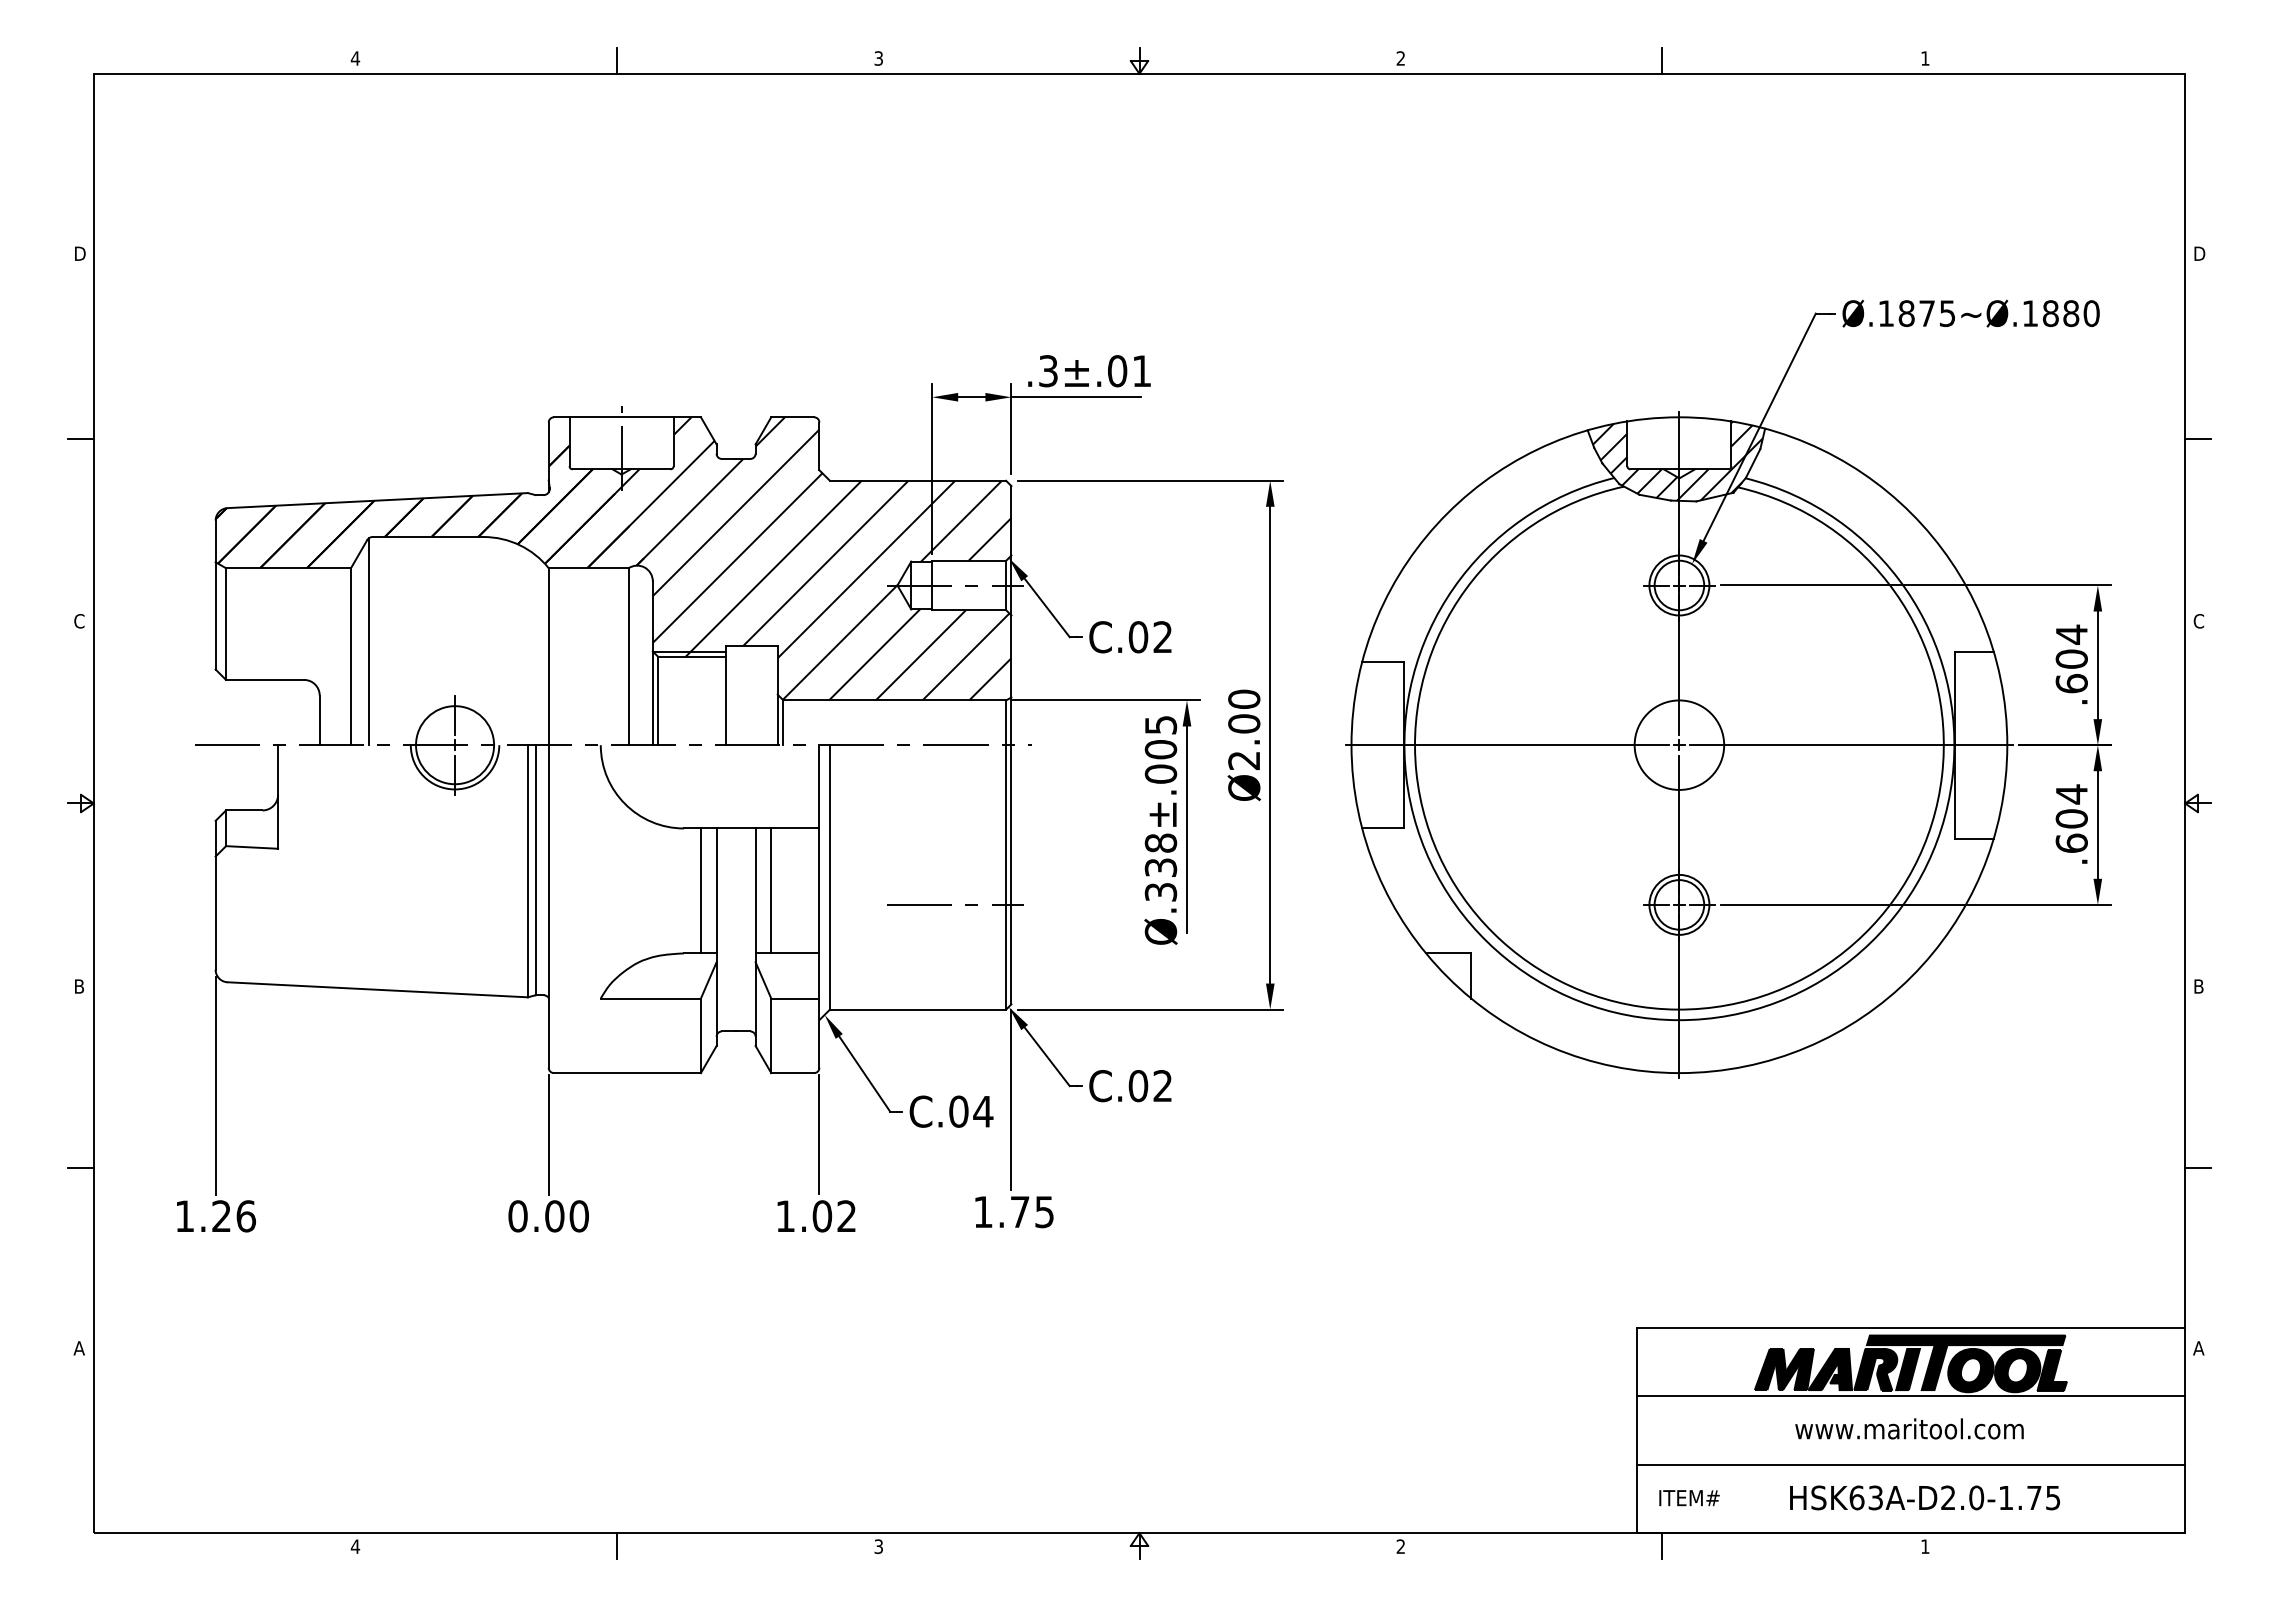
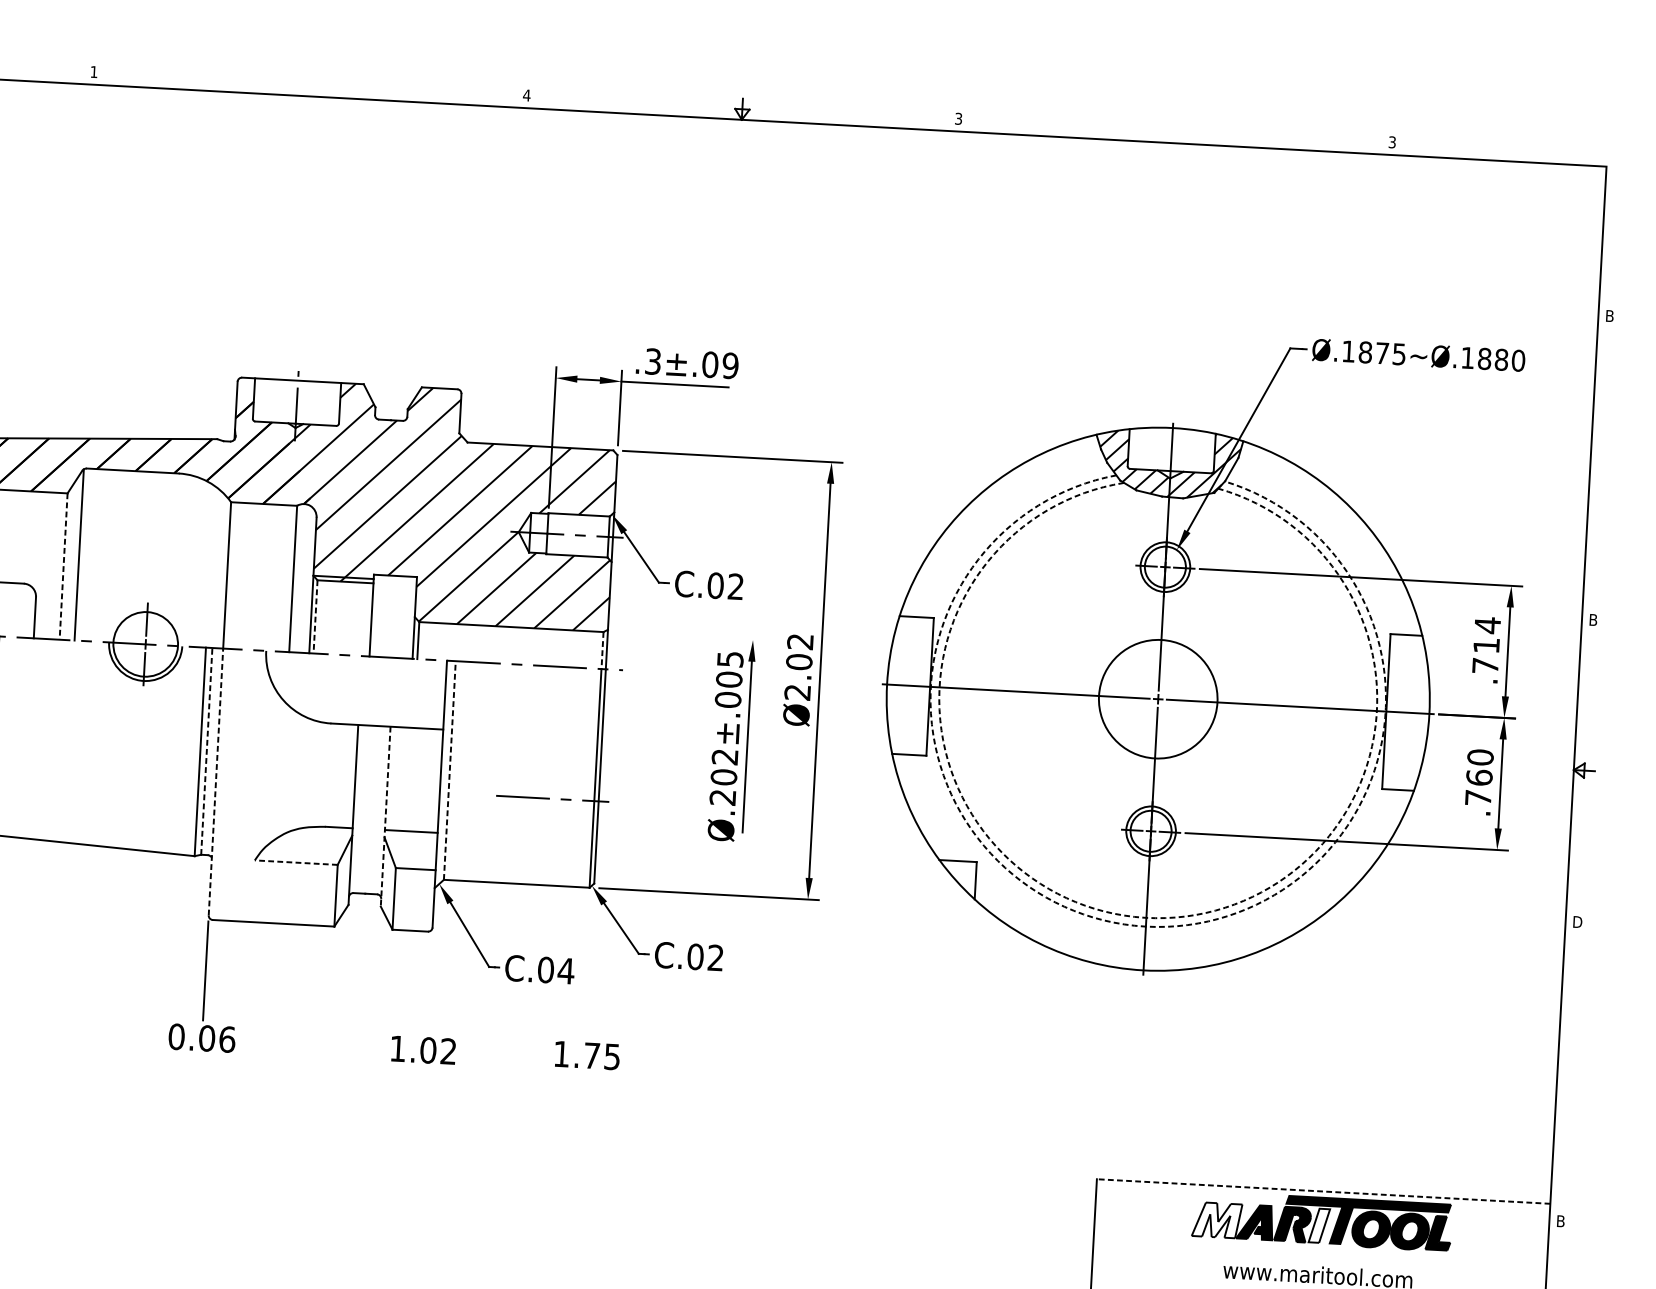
text: (355, 58) -> (94, 72), 4 -> 1
text: (878, 58) -> (526, 95), 3 -> 4
text: (1400, 58) -> (958, 118), 2 -> 3
text: (1925, 58) -> (1392, 142), 1 -> 3
line: (616, 60) -> (309, 85), removed
line: (1662, 60) -> (1174, 132), removed
text: (2200, 253) -> (1611, 315), D -> B
text: (1141, 371) -> (730, 366), .3±.01 -> .3±.09
line: (2197, 438) -> (1600, 468), removed
text: (2198, 621) -> (1593, 620), C -> B
line: (351, 657) -> (64, 567), solid -> dashed
text: (2071, 671) -> (1485, 655), .604 -> .714
text: (1244, 698) -> (800, 641), Ø2.00 -> Ø2.02
line: (1106, 700) -> (686, 636), removed
line: (658, 701) -> (315, 617), solid -> dashed
line: (1006, 723) -> (602, 651), solid -> dashed
circle: (1679, 744) -> (1158, 698), size x1.6
text: (2071, 818) -> (1479, 777), .604 -> .760
text: (1160, 867) -> (723, 777), Ø.338±.005 -> Ø.202±.005
line: (535, 869) -> (206, 750), solid -> dashed
line: (829, 876) -> (449, 769), solid -> dashed
line: (700, 890) -> (342, 775), removed
line: (771, 890) -> (400, 778), removed
line: (548, 906) -> (215, 781), solid -> dashed
line: (755, 937) -> (385, 816), solid -> dashed
text: (2200, 986) -> (1578, 922), B -> D
line: (650, 998) -> (296, 862), solid -> dashed
arc: (1677, 1009) -> (1144, 917), solid -> dashed
arc: (1678, 1020) -> (1145, 926), solid -> dashed
line: (1011, 1099) -> (590, 962), removed
line: (819, 1134) -> (429, 982), removed
line: (2197, 1168) -> (1567, 1072), removed
text: (579, 1216) -> (227, 1039), 0.00 -> 0.06
line: (1910, 1327) -> (1323, 1191), solid -> dashed
text: (2198, 1348) -> (1560, 1221), A -> B
fill: (1783, 1369) -> (1216, 1220), removed
fill: (1907, 1369) -> (1318, 1225), removed
line: (1910, 1396) -> (1320, 1248), removed

